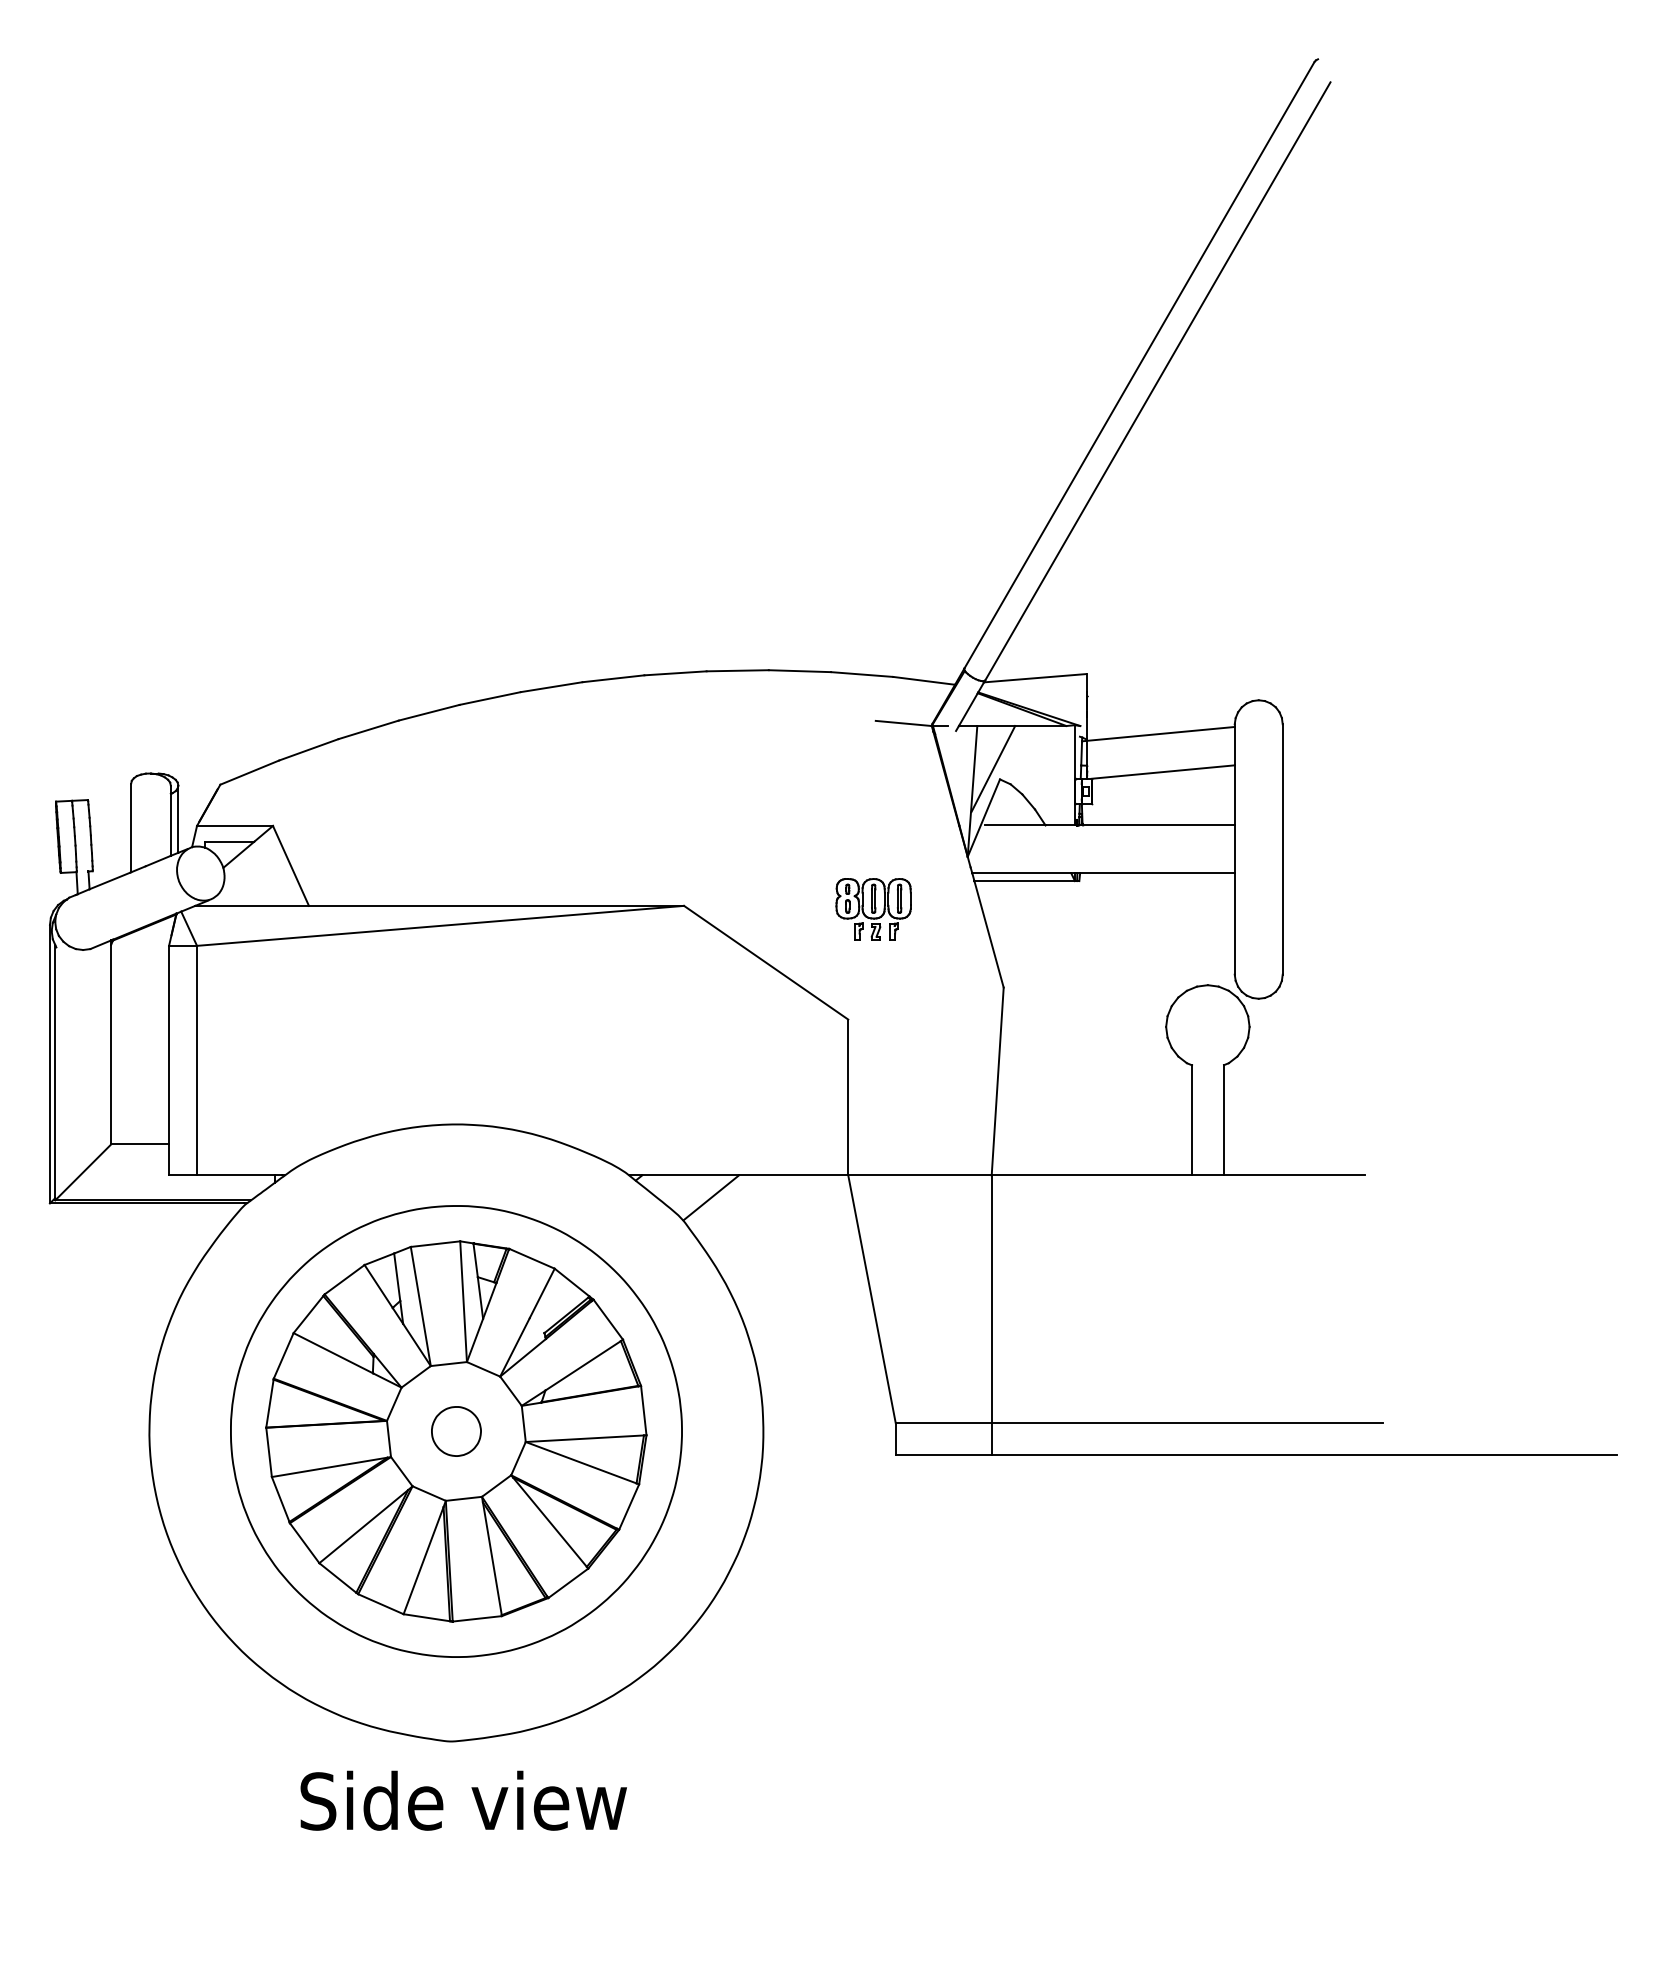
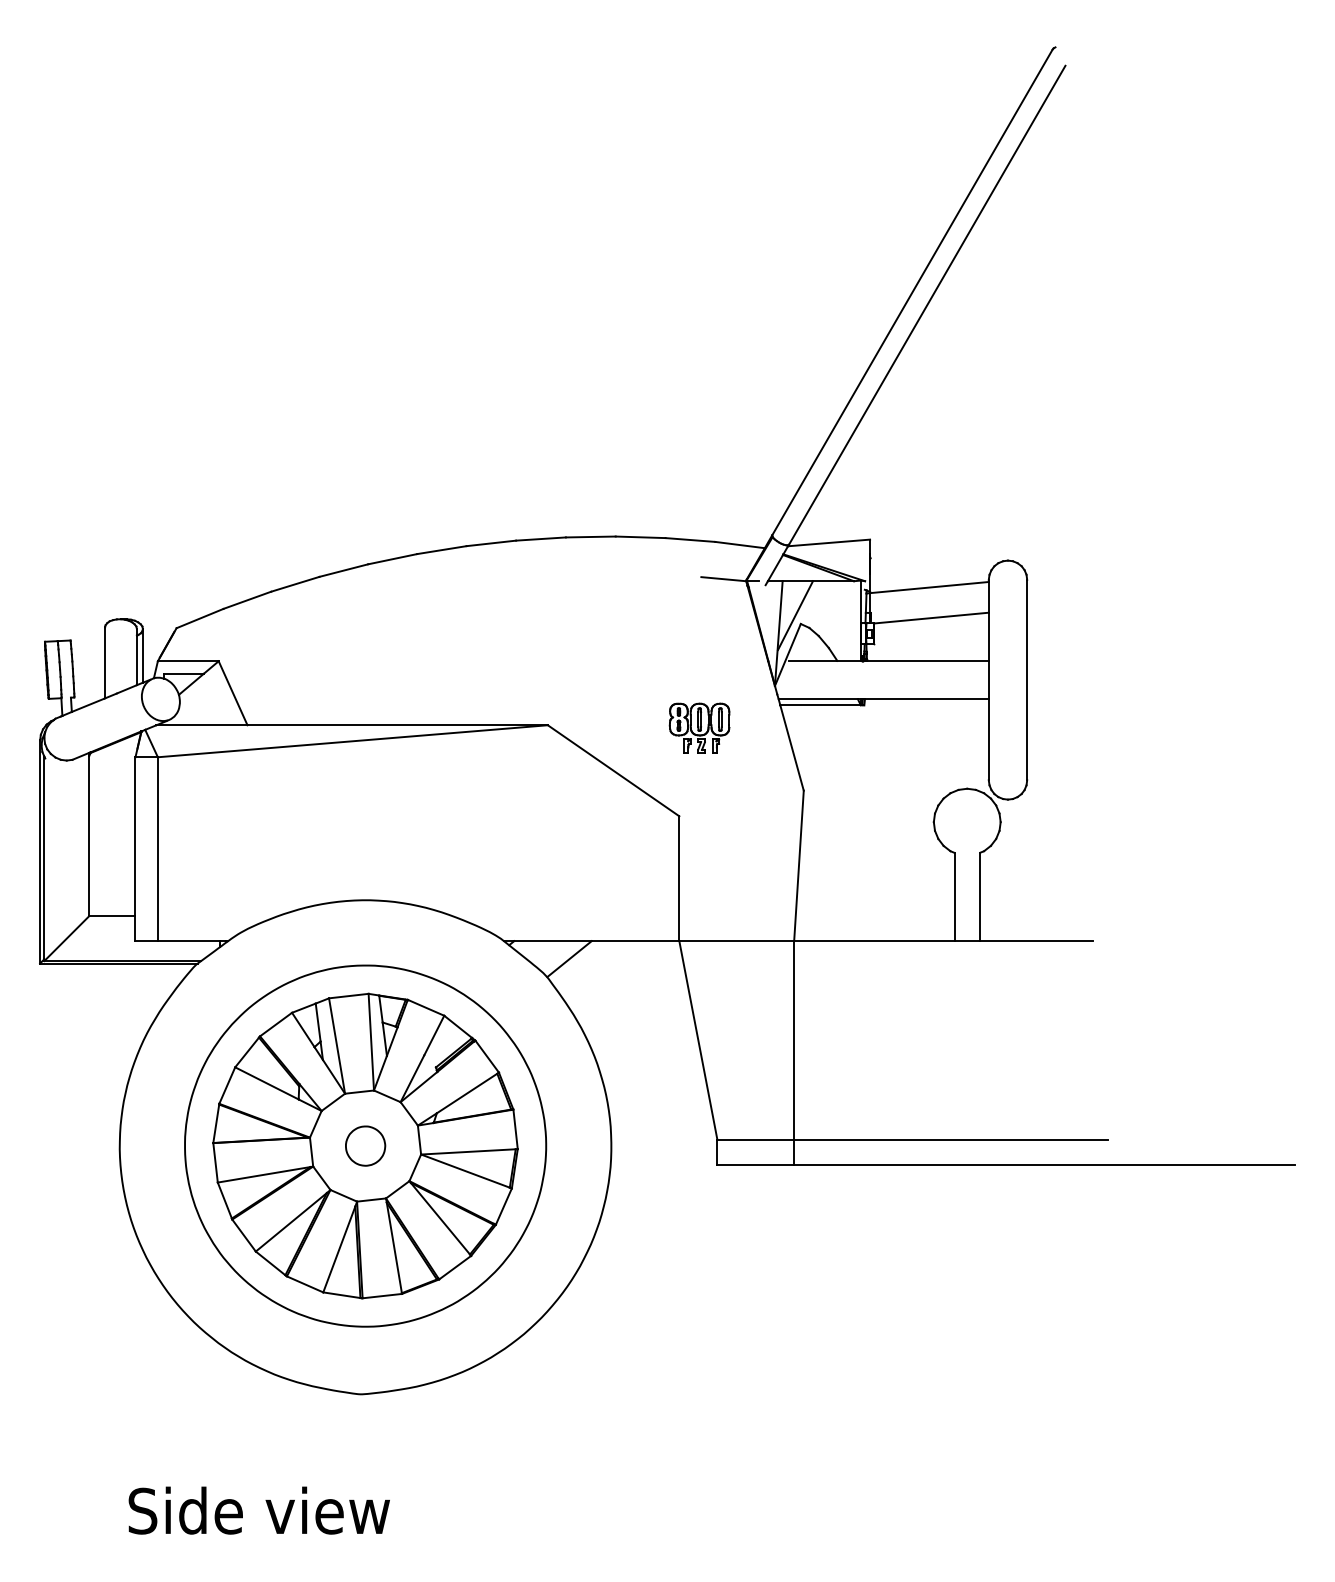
text: (463, 1800) -> (259, 1510), moved

